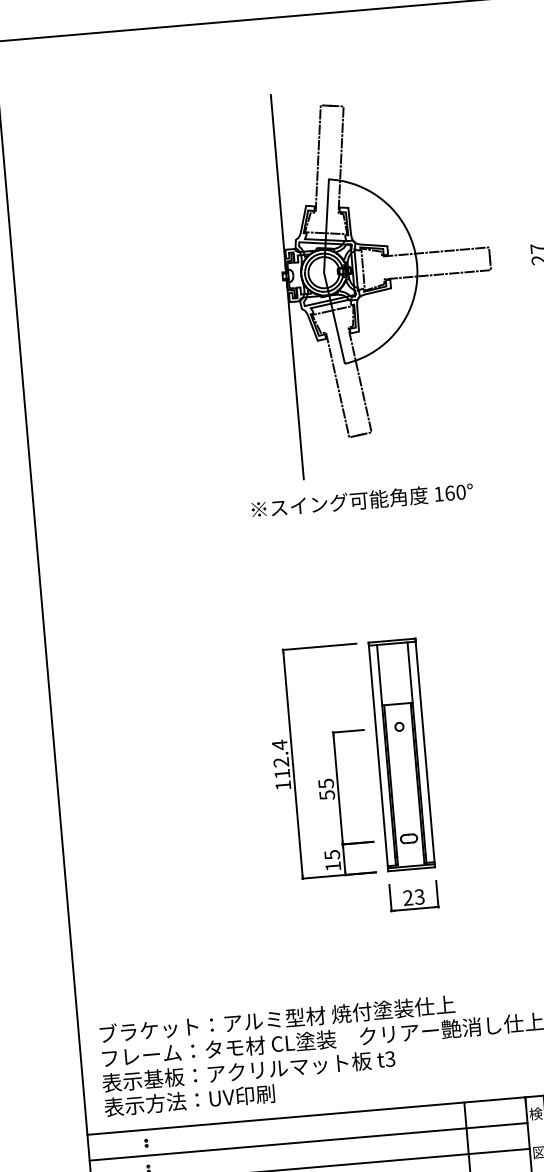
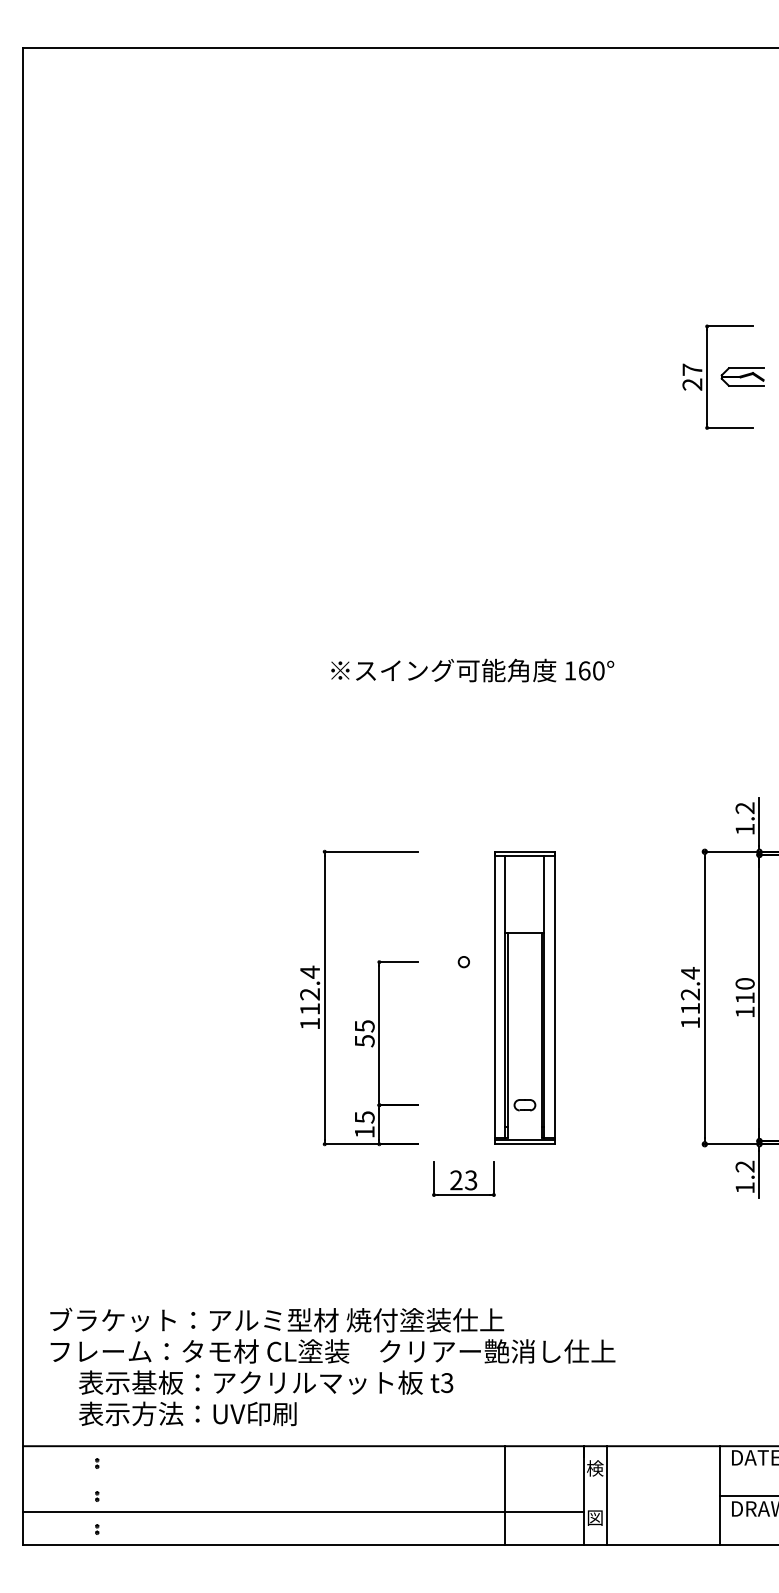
part: (387, 277) -> (497, 390), removed
text: (362, 500) -> (472, 670), moved
part: (401, 754) -> (524, 997), moved
text: (250, 1083) -> (266, 1398), moved
line: (308, 1142) -> (303, 1479), removed

